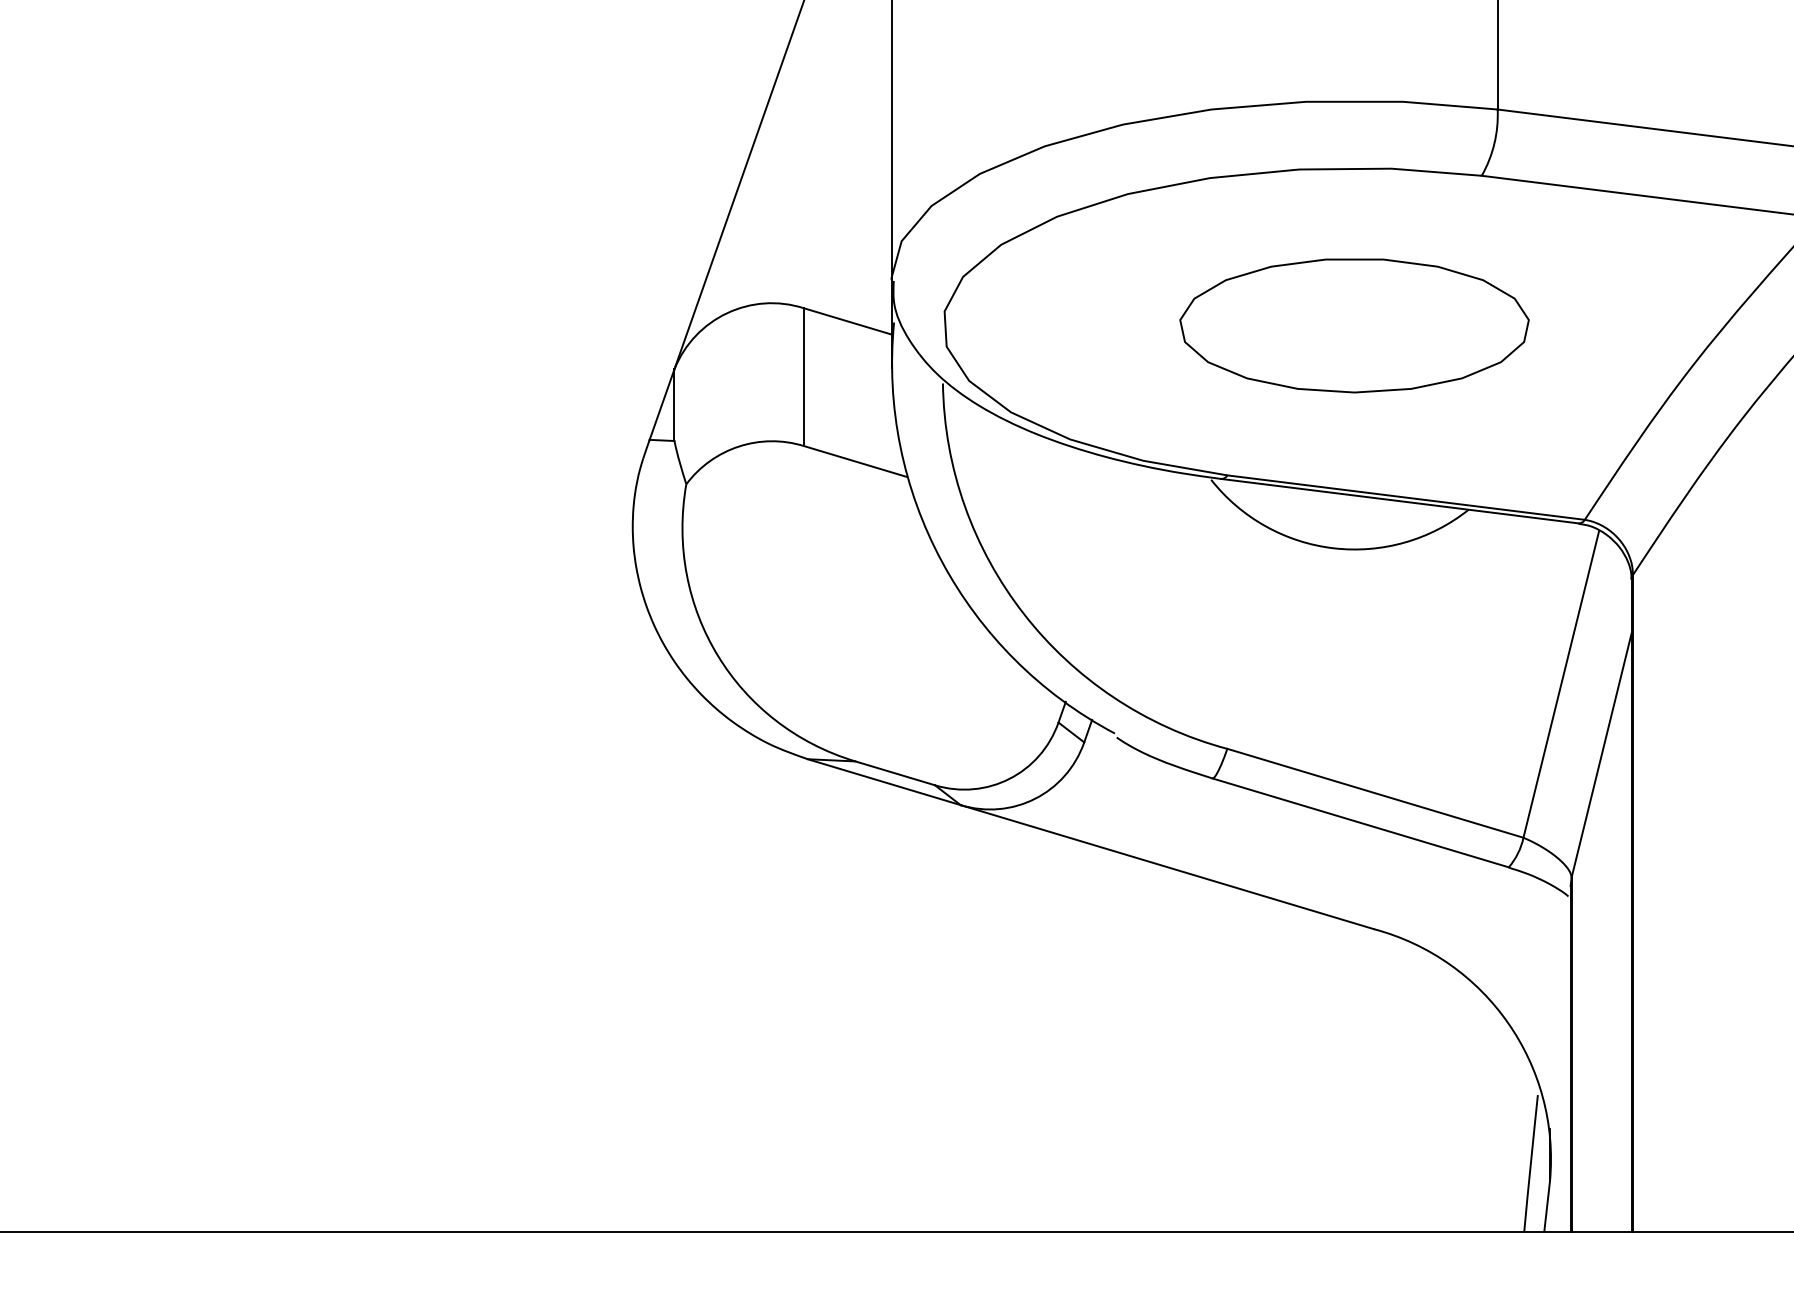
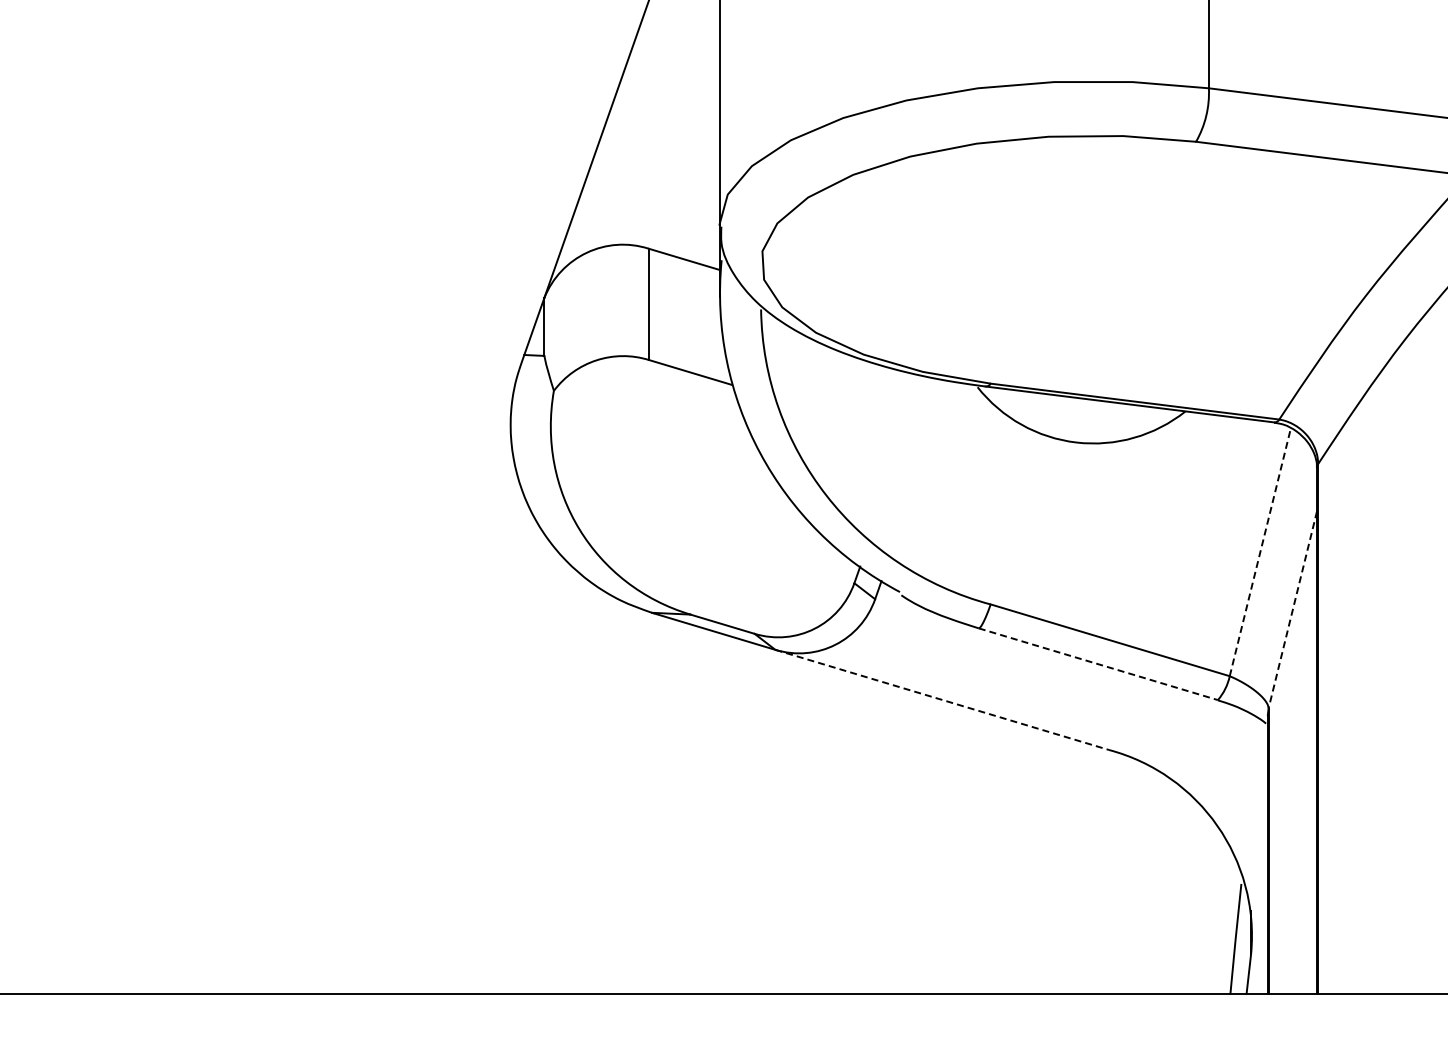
part: (1353, 325) -> (1092, 262), removed
line: (1561, 684) -> (1260, 552), solid -> dashed
line: (1601, 756) -> (1292, 610), solid -> dashed
line: (1360, 823) -> (1098, 664), solid -> dashed
line: (1167, 867) -> (942, 700), solid -> dashed

